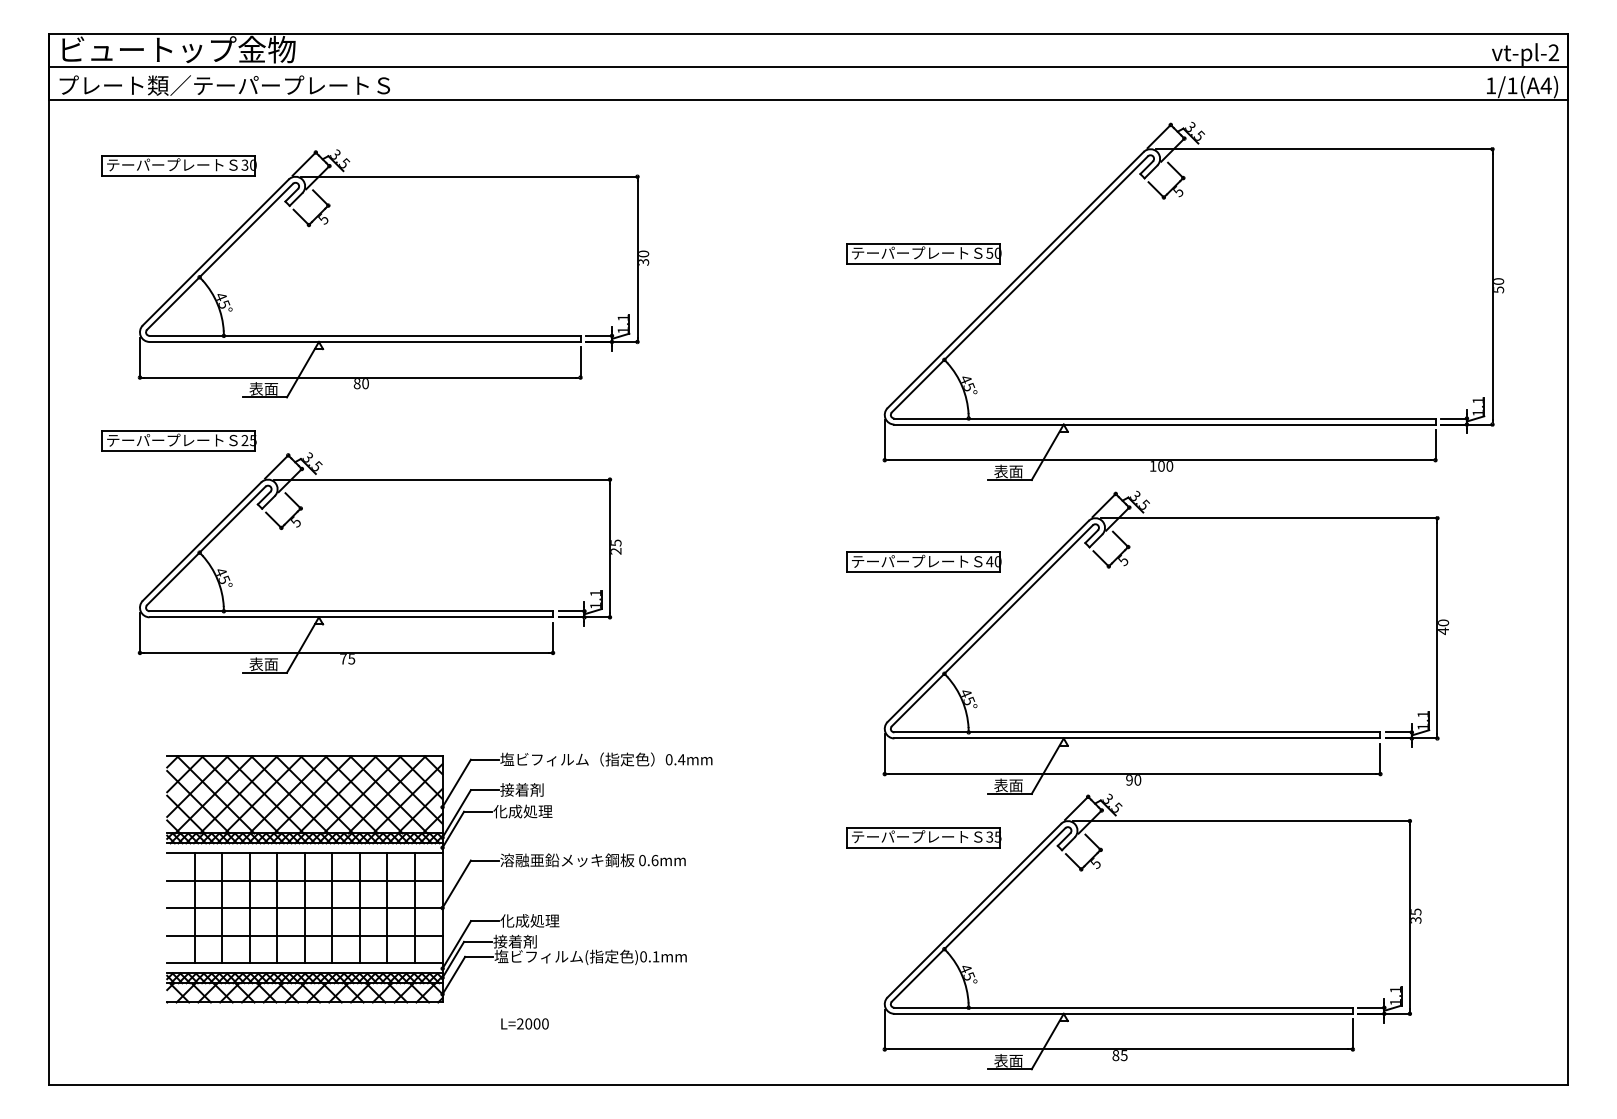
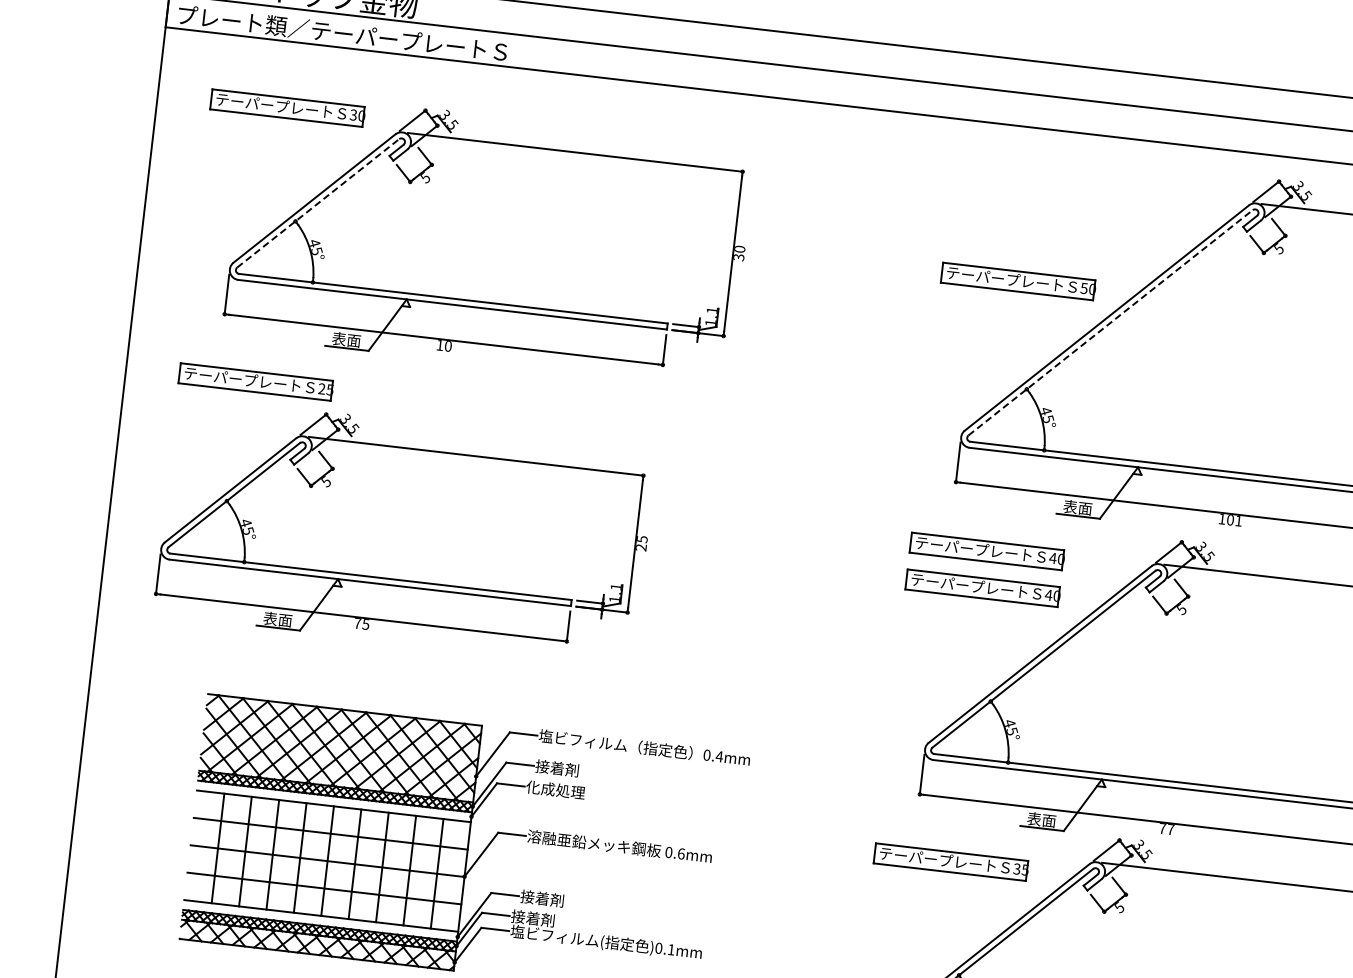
line: (220, 256) -> (318, 203), solid -> dashed
line: (1020, 284) -> (1111, 323), solid -> dashed
text: (356, 384) -> (439, 346), 80 -> 10
text: (1169, 466) -> (1238, 521), 100 -> 101
part: (923, 524) -> (987, 550), added
part: (379, 610) -> (399, 579), moved
text: (1133, 780) -> (1166, 829), 90 -> 77
text: (529, 920) -> (549, 899), 化成処理 -> 接着剤

